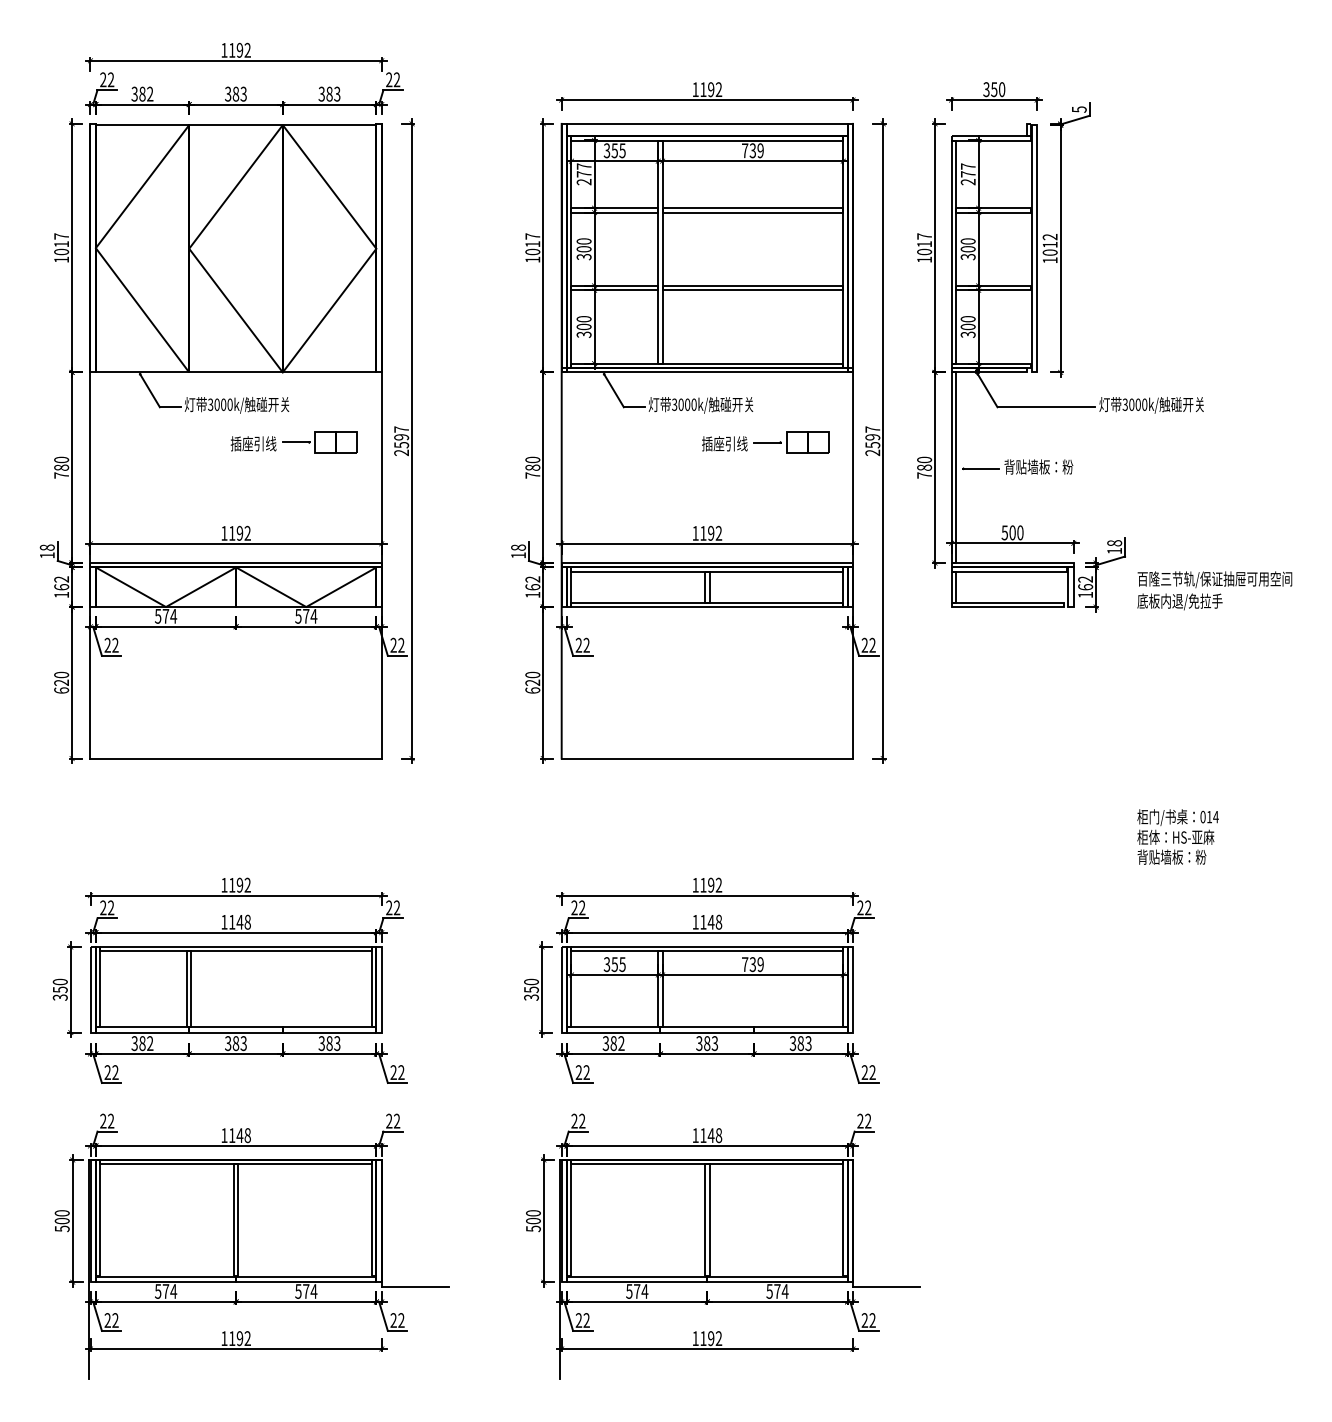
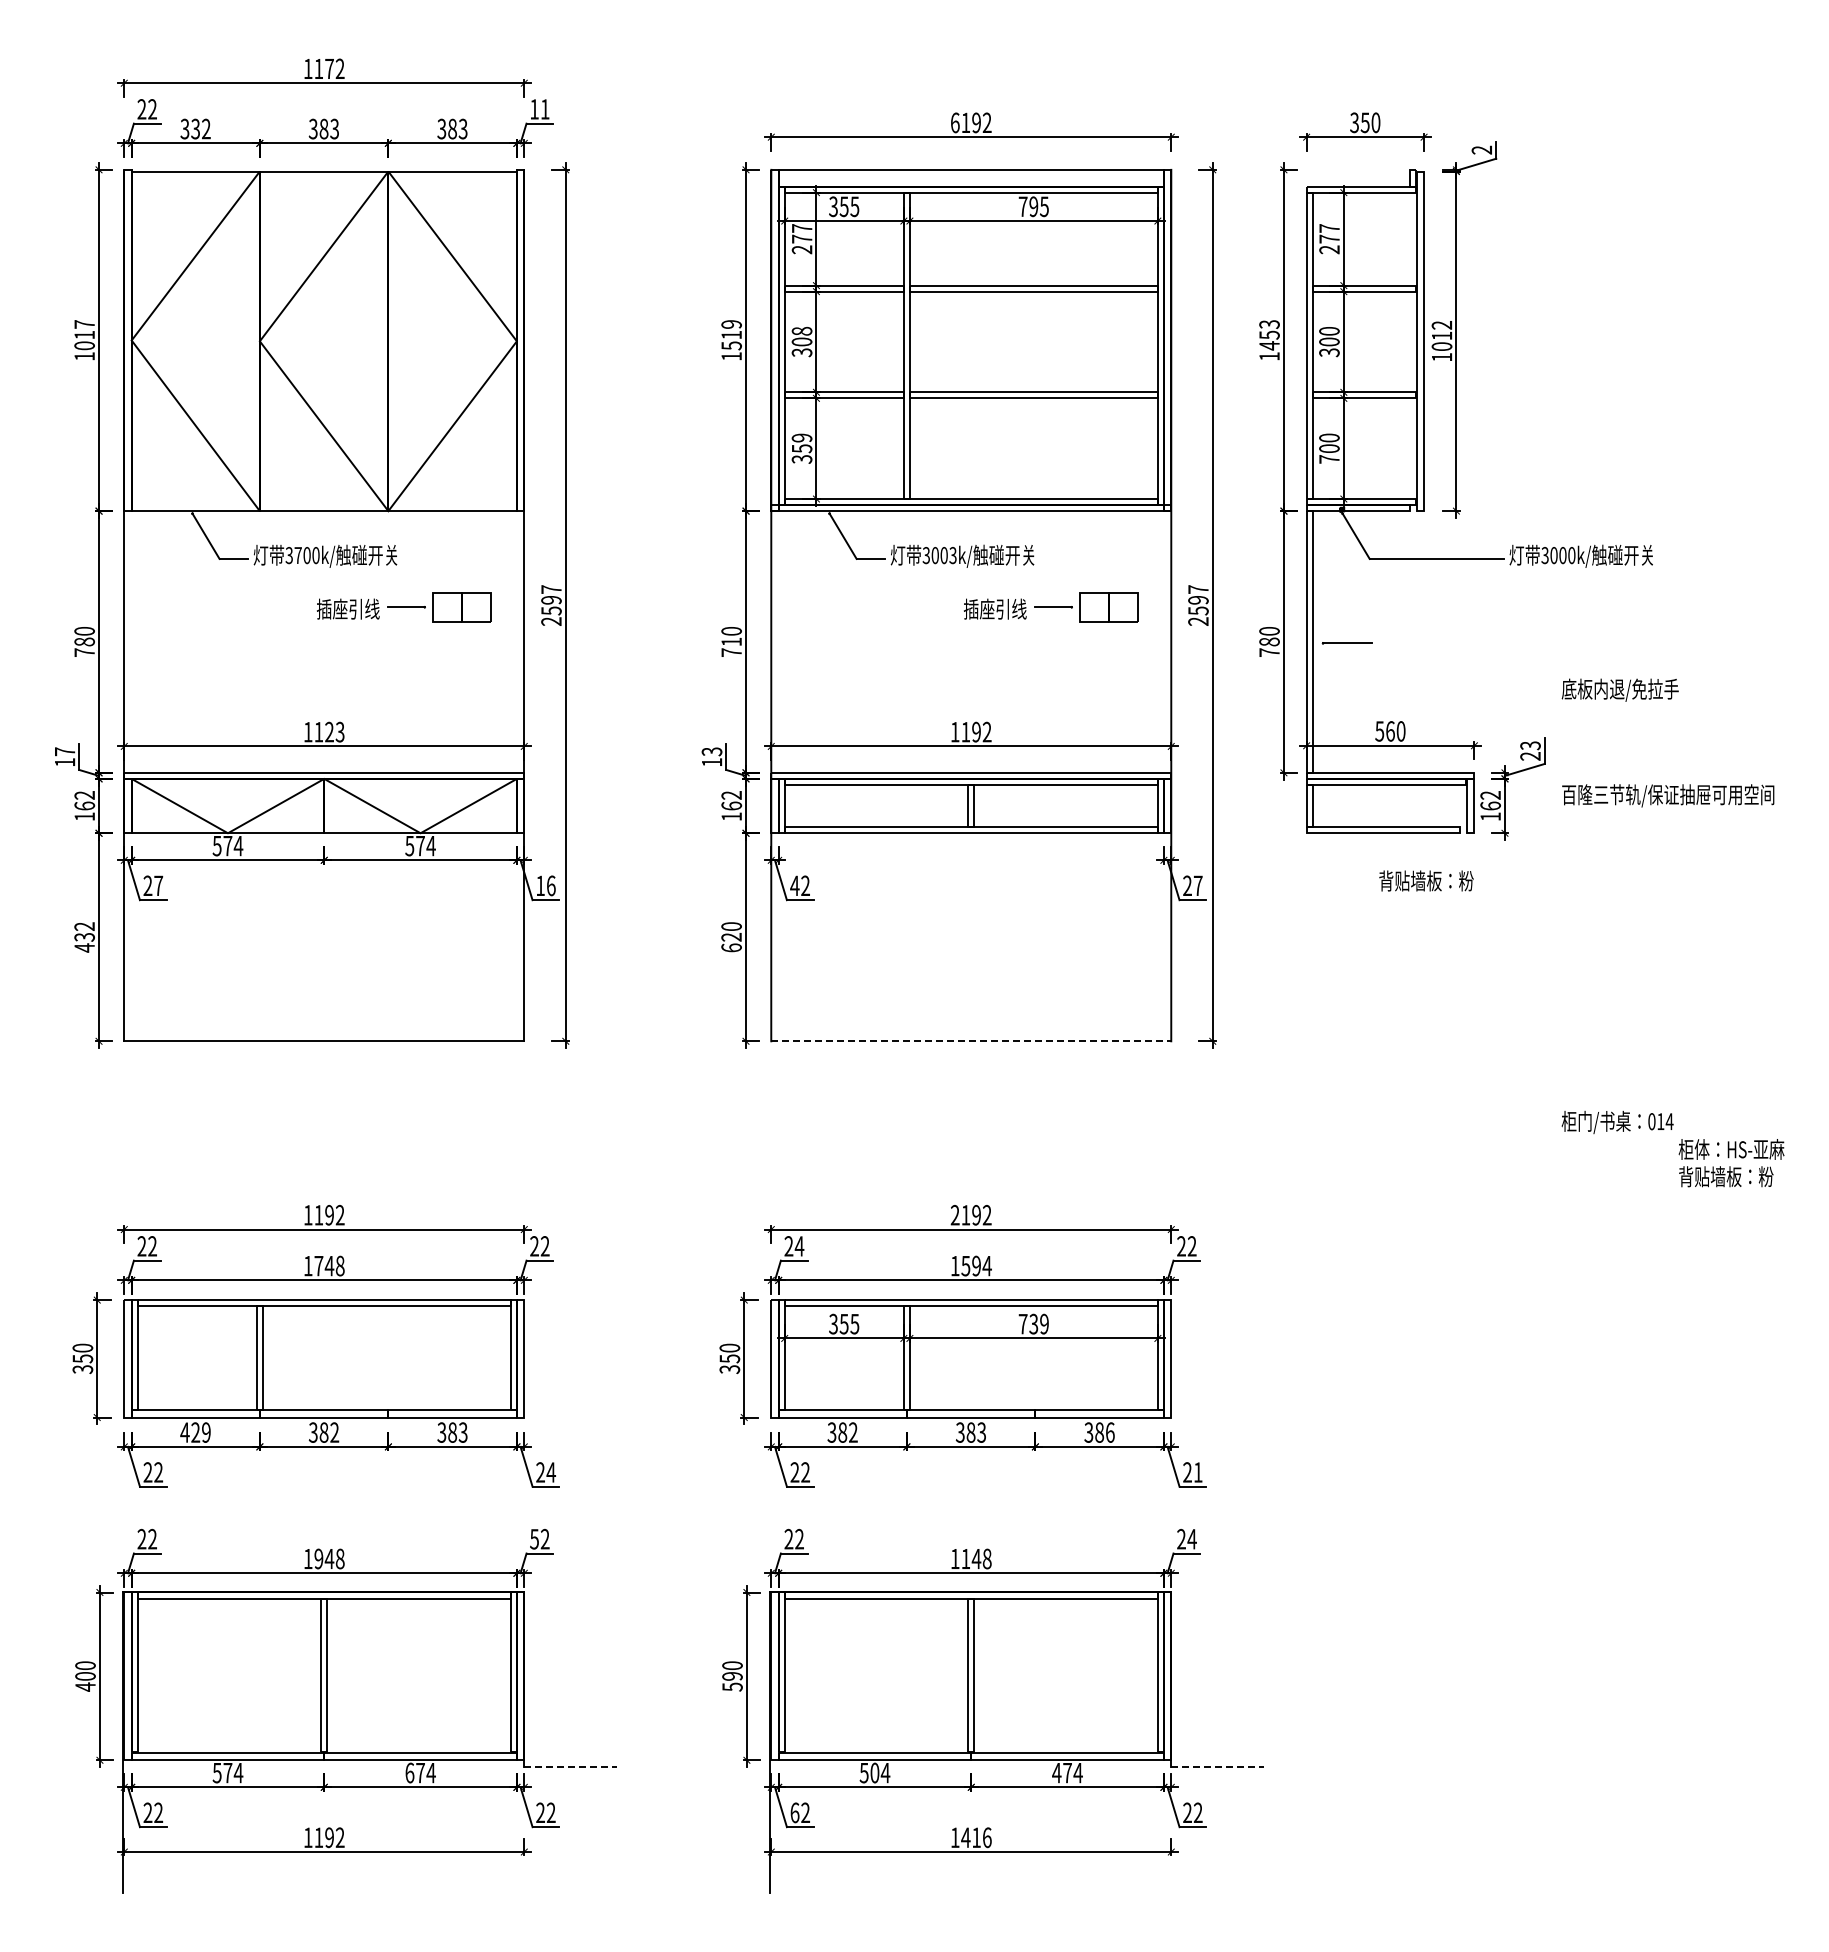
text: (239, 50) -> (329, 68), 1192 -> 1172
text: (392, 79) -> (539, 109), 22 -> 11
text: (695, 89) -> (955, 122), 1192 -> 6192
text: (142, 93) -> (195, 128), 382 -> 332
text: (1078, 109) -> (1481, 149), 5 -> 2
text: (756, 150) -> (1038, 206), 739 -> 795
text: (583, 240) -> (801, 330), 300 -> 308
text: (532, 244) -> (731, 335), 1017 -> 1519
text: (924, 244) -> (1269, 335), 1017 -> 1453
text: (583, 323) -> (801, 443), 300 -> 359
text: (968, 334) -> (1329, 459), 300 -> 700
text: (216, 404) -> (297, 555), 3000k/ -> 3700k/
text: (693, 404) -> (952, 555), 3000k/ -> 3003k/
text: (1038, 466) -> (1426, 880), moved
text: (532, 467) -> (731, 641), 780 -> 710
text: (1012, 532) -> (1390, 731), 500 -> 560
text: (243, 533) -> (334, 732), 1192 -> 1123
text: (1114, 546) -> (1530, 750), 18 -> 23
text: (46, 547) -> (64, 751), 18 -> 17
text: (518, 547) -> (711, 751), 18 -> 13
text: (1179, 601) -> (1619, 689), moved
text: (115, 645) -> (158, 885), 22 -> 27
text: (397, 645) -> (545, 885), 22 -> 16
text: (578, 645) -> (794, 885), 22 -> 42
text: (872, 645) -> (1197, 885), 22 -> 27
text: (61, 682) -> (84, 937), 620 -> 432
line: (707, 758) -> (971, 1041), solid -> dashed
text: (1175, 847) -> (1731, 1163), moved
text: (695, 885) -> (954, 1215), 1192 -> 2192
text: (582, 908) -> (799, 1246), 22 -> 24
text: (711, 921) -> (976, 1265), 1148 -> 1594
text: (231, 922) -> (318, 1266), 1148 -> 1748
text: (142, 1043) -> (195, 1432), 382 -> 429
text: (243, 1043) -> (334, 1432), 383 -> 382
text: (808, 1043) -> (1109, 1432), 383 -> 386
text: (401, 1072) -> (551, 1472), 22 -> 24
text: (872, 1072) -> (1197, 1472), 22 -> 21
text: (389, 1120) -> (534, 1538), 22 -> 52
text: (867, 1120) -> (1191, 1538), 22 -> 24
text: (231, 1135) -> (318, 1558), 1148 -> 1948
text: (533, 1221) -> (732, 1676), 500 -> 590
text: (62, 1228) -> (85, 1686), 500 -> 400
line: (415, 1287) -> (570, 1767), solid -> dashed
line: (886, 1287) -> (1217, 1767), solid -> dashed
text: (298, 1291) -> (409, 1772), 574 -> 674
text: (636, 1291) -> (874, 1772), 574 -> 504
text: (769, 1291) -> (1056, 1773), 574 -> 474
text: (578, 1320) -> (794, 1812), 22 -> 62
text: (711, 1338) -> (976, 1837), 1192 -> 1416

